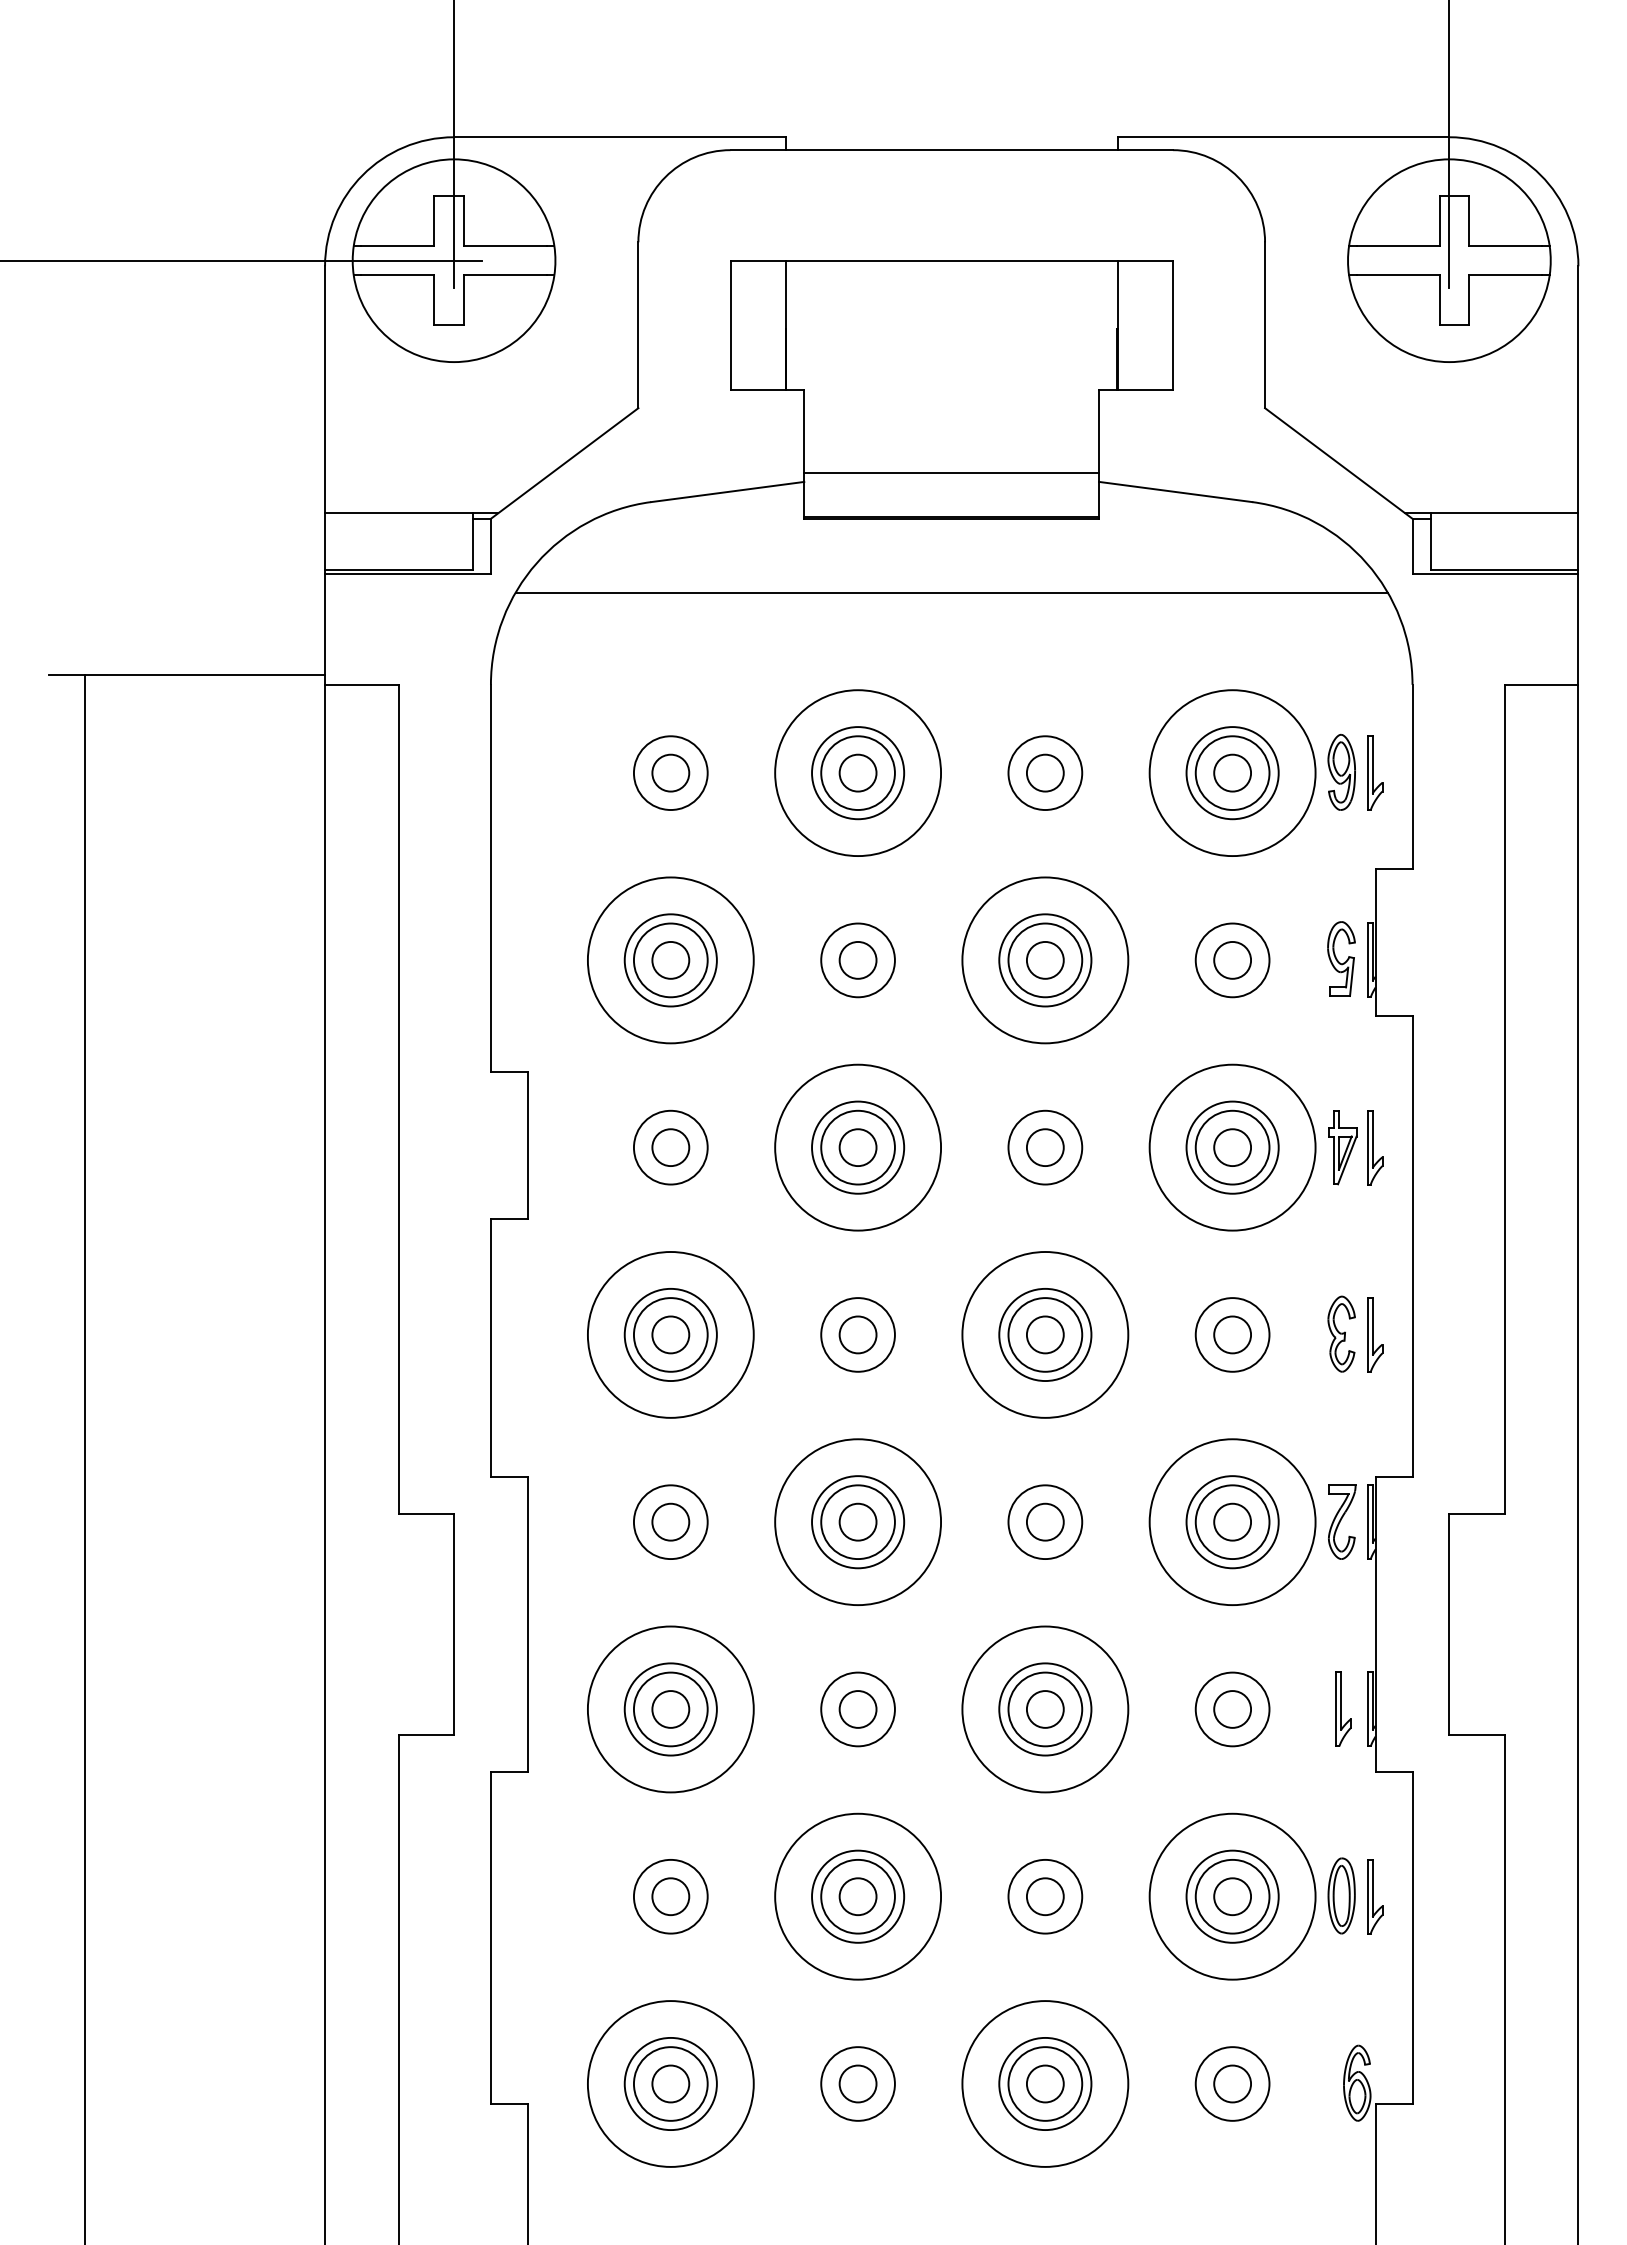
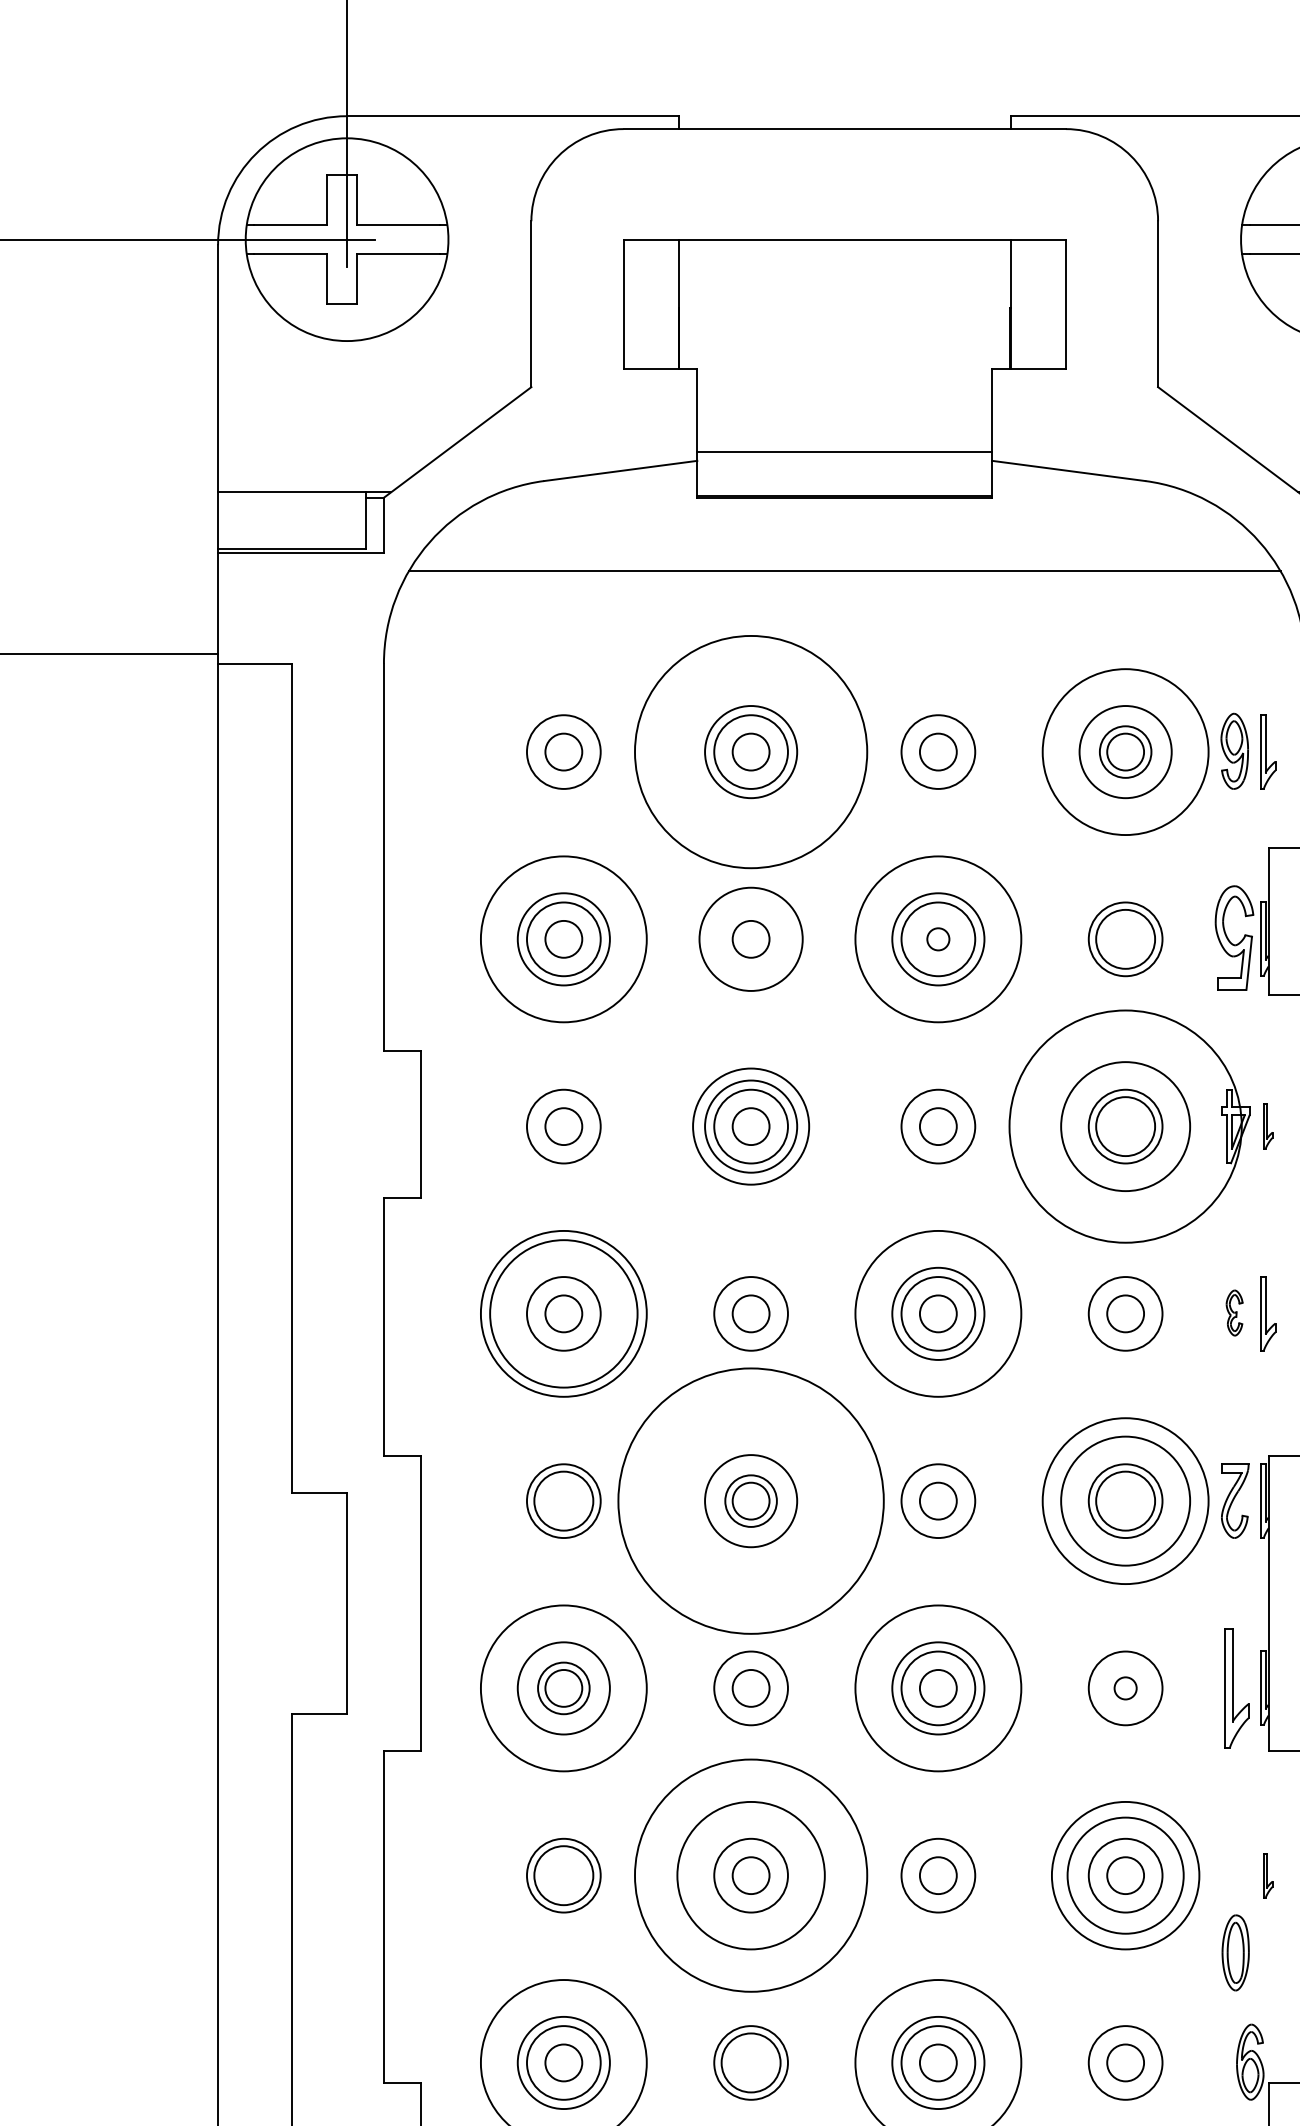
circle: (858, 773) -> (751, 752), size x1.4
circle: (1232, 773) -> (1125, 752), size x0.7
part: (1341, 958) -> (1234, 937), size x1.4
circle: (1044, 959) -> (937, 938), size x0.6
circle: (1232, 959) -> (1125, 938), size x1.6
circle: (857, 960) -> (750, 939), size x1.4
circle: (858, 1147) -> (751, 1126), size x0.7
circle: (1232, 1147) -> (1125, 1126), size x1.4
circle: (1232, 1147) -> (1125, 1126), size x1.4
circle: (1232, 1147) -> (1125, 1126), size x1.6
part: (1375, 1147) -> (1268, 1126), size x0.6
part: (1341, 1333) -> (1234, 1312), size x0.6
circle: (670, 1334) -> (563, 1313), size x1.6
circle: (670, 1521) -> (563, 1500), size x1.6
circle: (1232, 1521) -> (1125, 1500), size x1.6
circle: (857, 1522) -> (750, 1501), size x0.7
circle: (858, 1522) -> (751, 1501), size x1.6
circle: (1232, 1522) -> (1125, 1501), size x1.4
part: (1343, 1708) -> (1236, 1687), size x1.6
circle: (670, 1709) -> (563, 1688), size x0.7
circle: (1232, 1709) -> (1125, 1688), size x0.6
part: (1341, 1895) -> (1235, 1952), moved
circle: (670, 1896) -> (563, 1875), size x1.6
circle: (858, 1896) -> (751, 1875), size x1.4
circle: (858, 1896) -> (751, 1875), size x1.6
circle: (1232, 1896) -> (1125, 1875), size x0.7
circle: (1232, 1896) -> (1125, 1875), size x1.6
part: (1375, 1896) -> (1268, 1875), size x0.6
circle: (857, 2083) -> (750, 2062), size x1.6

